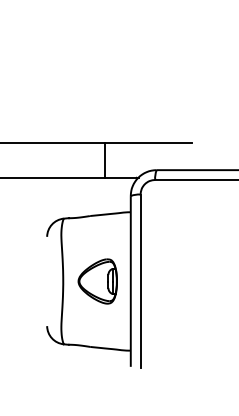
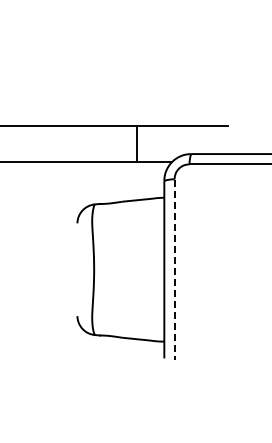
part: (97, 281) -> (129, 269), removed
line: (140, 282) -> (174, 270), solid -> dashed

